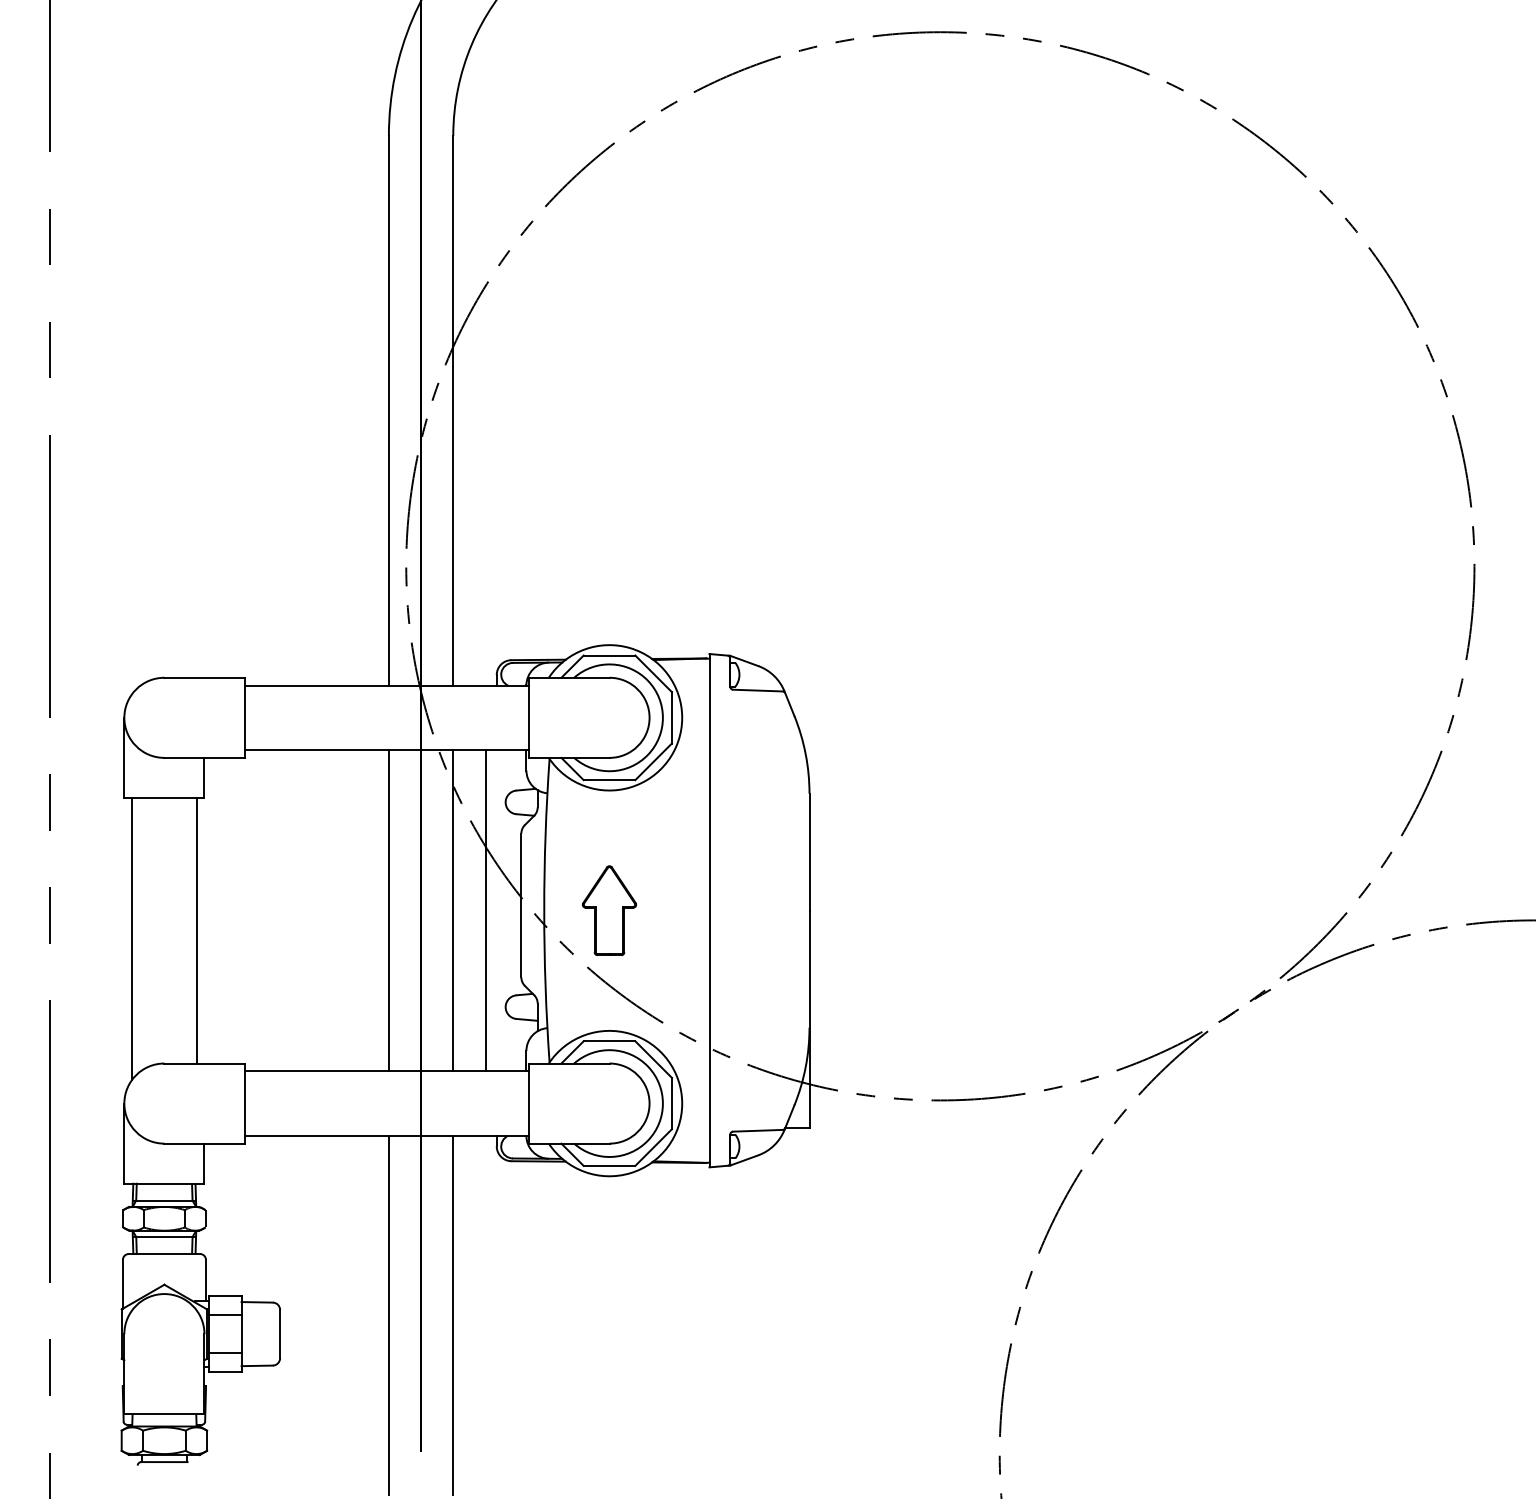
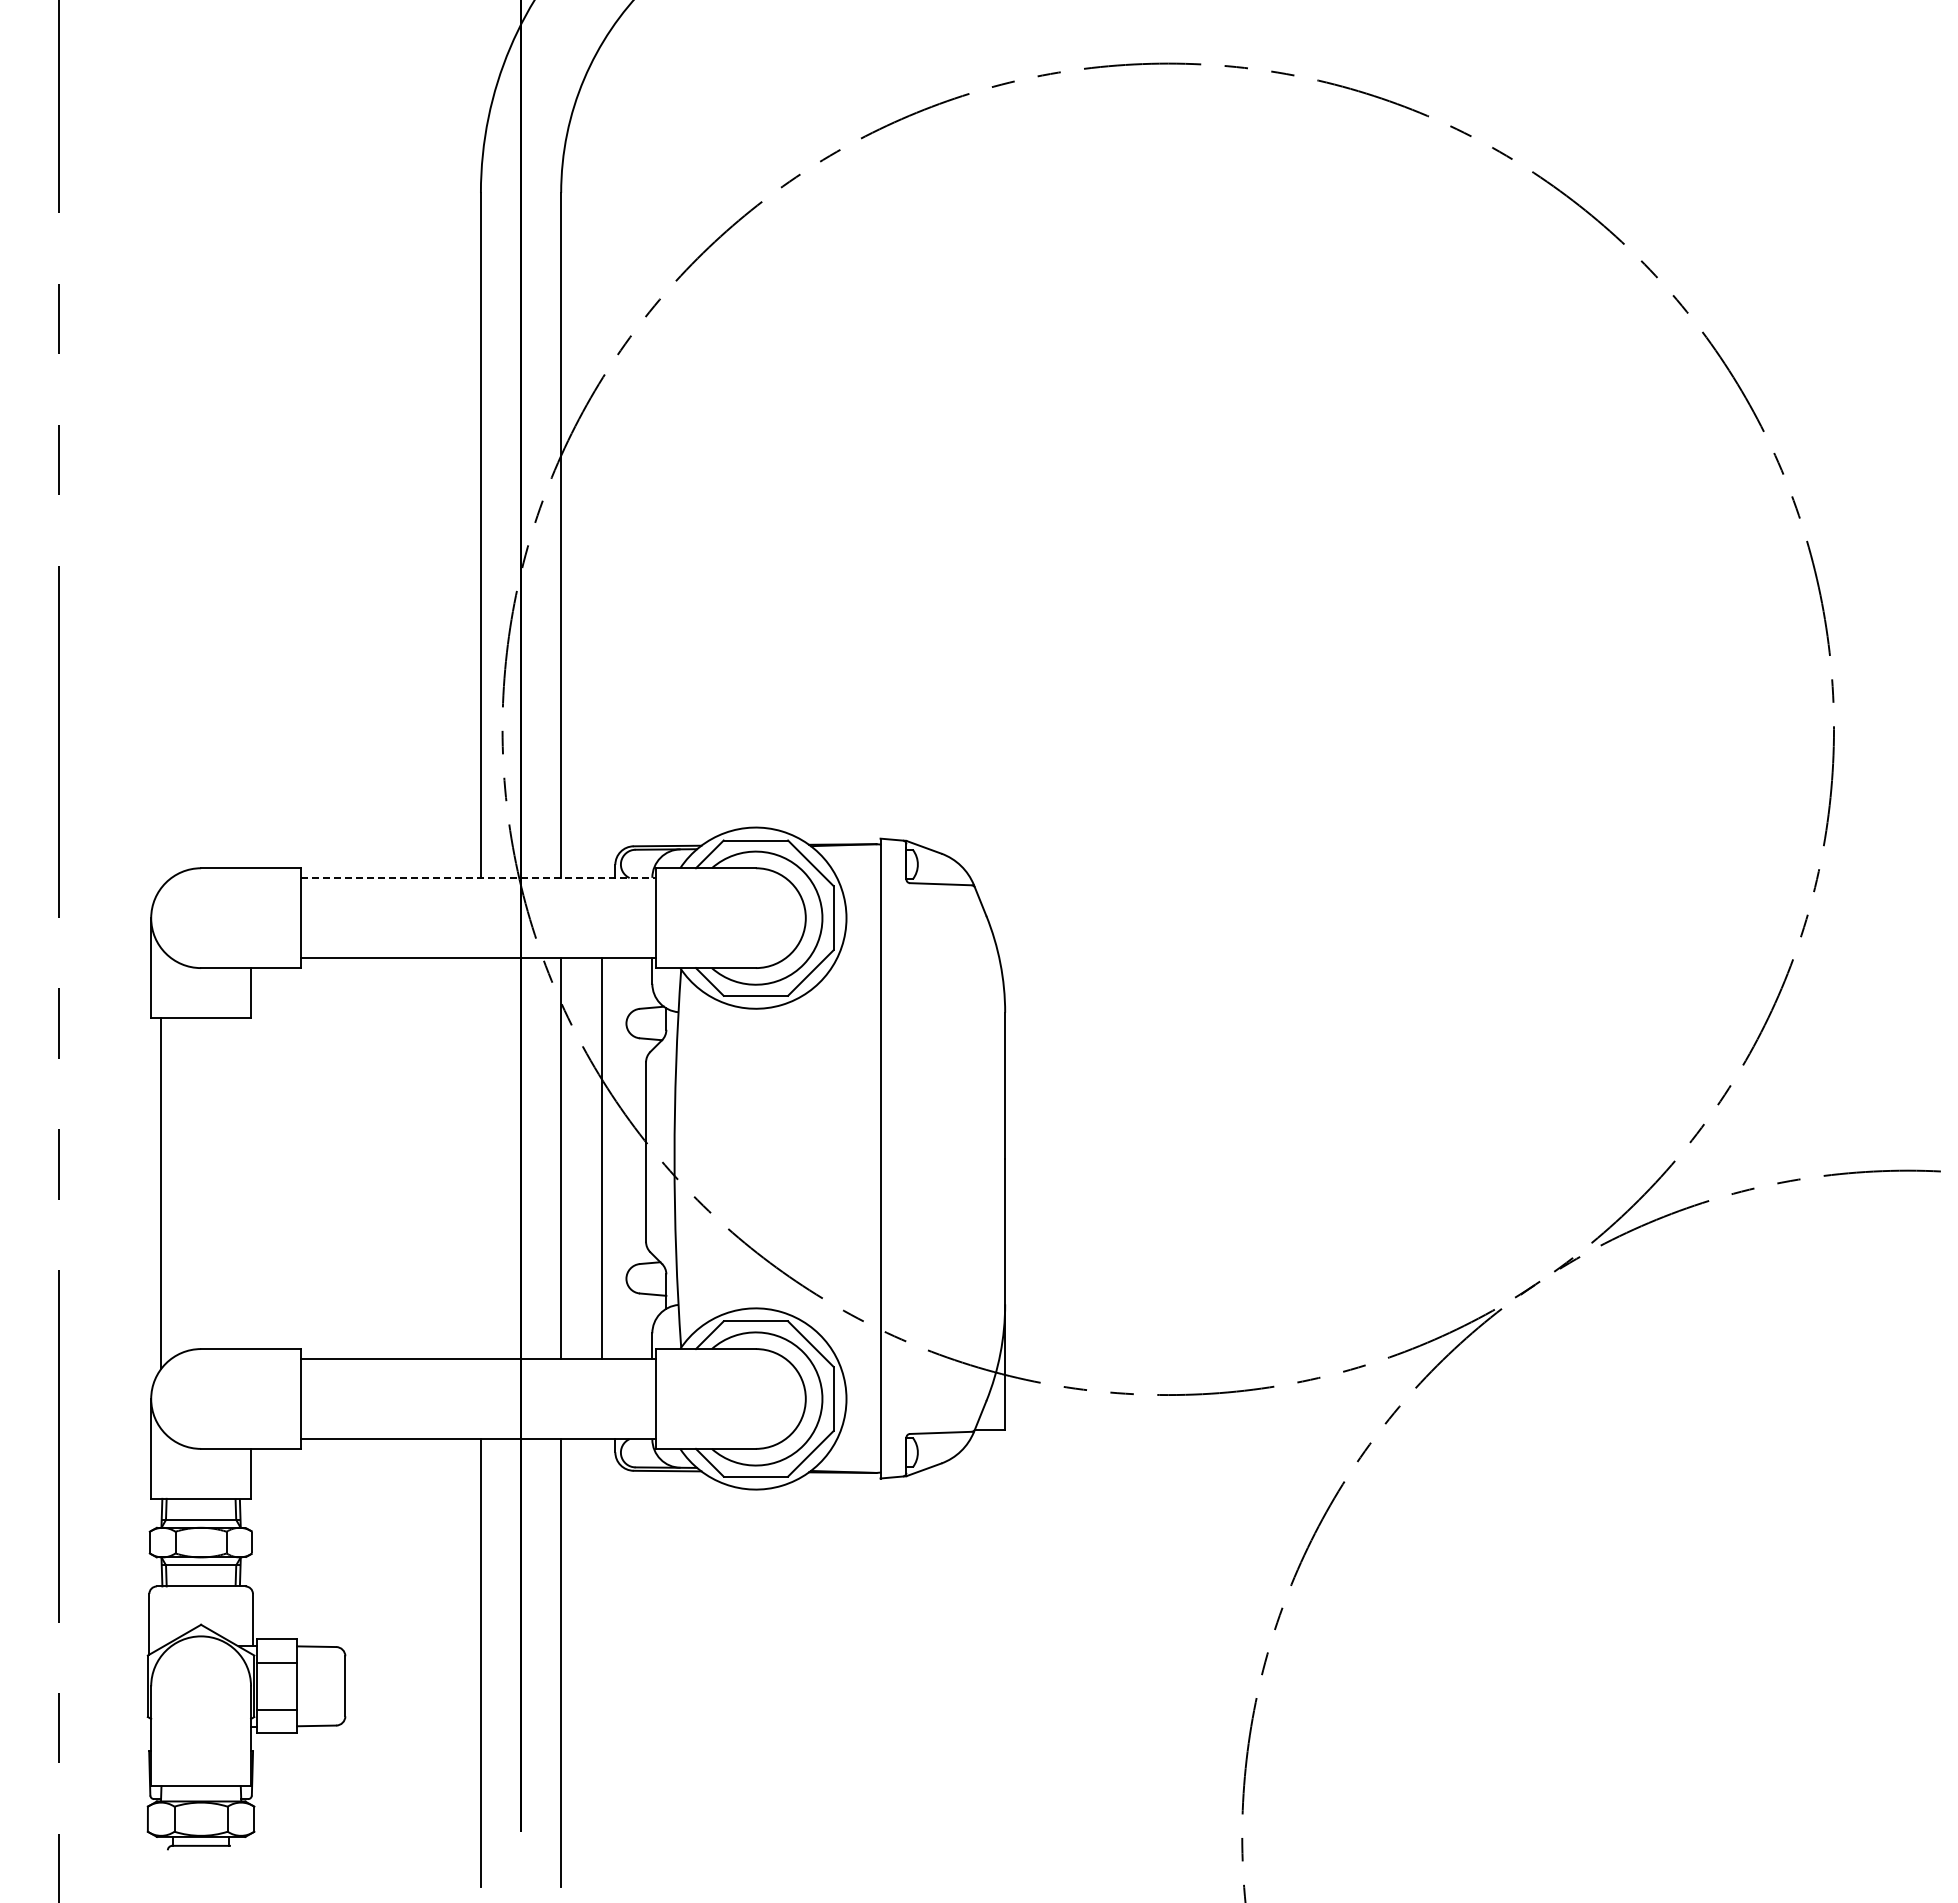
line: (386, 685) -> (478, 878), solid -> dashed
line: (388, 910) -> (480, 1158), removed
part: (609, 910) -> (755, 1158), removed
line: (196, 930) -> (241, 1183), removed

